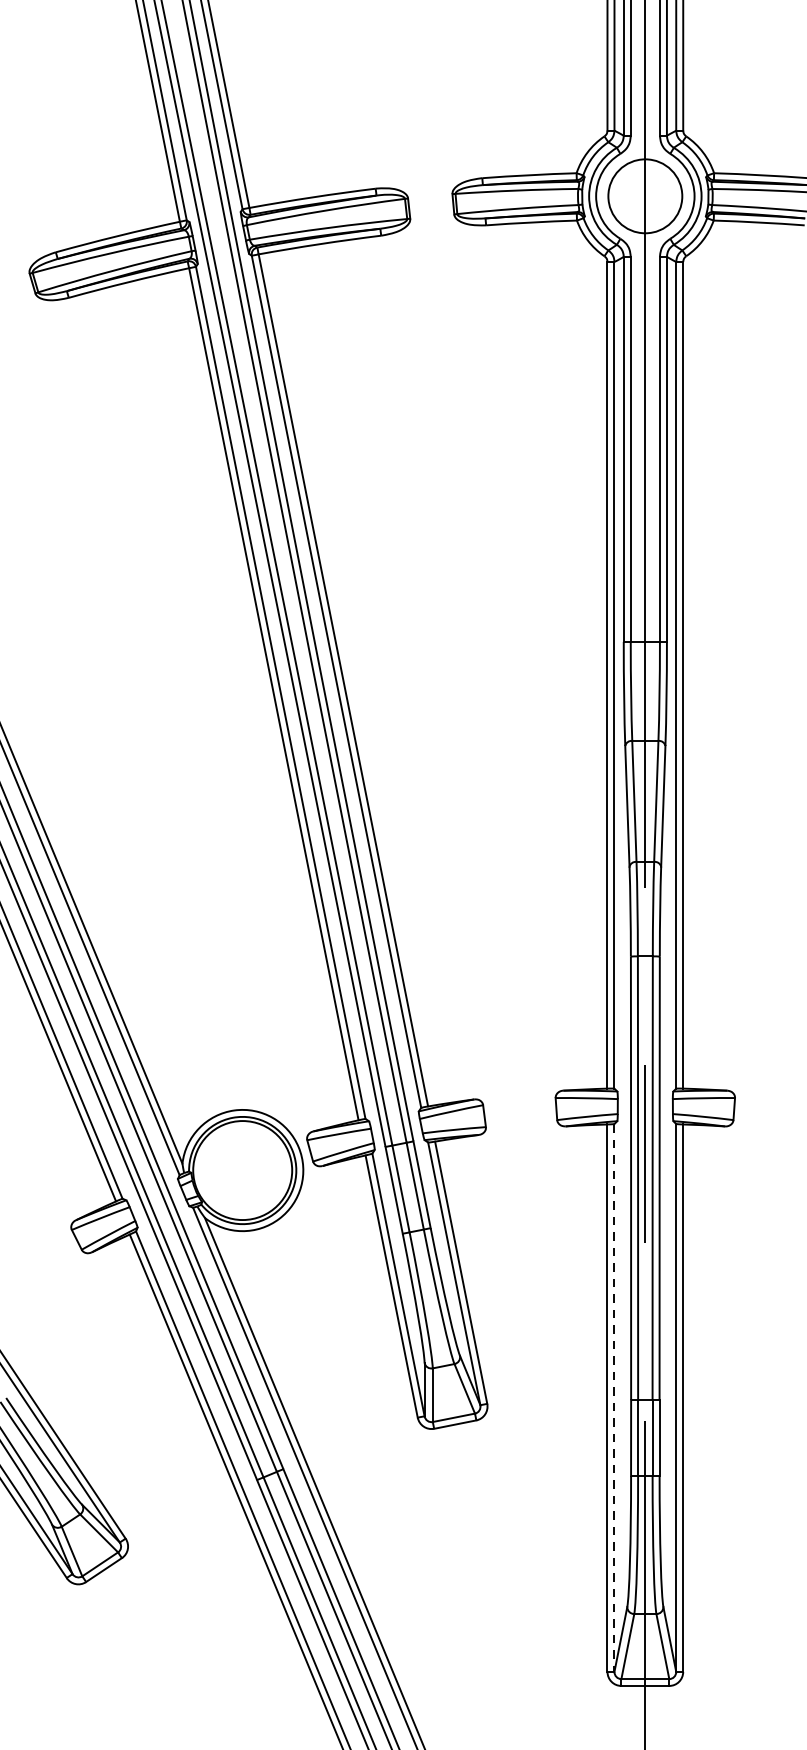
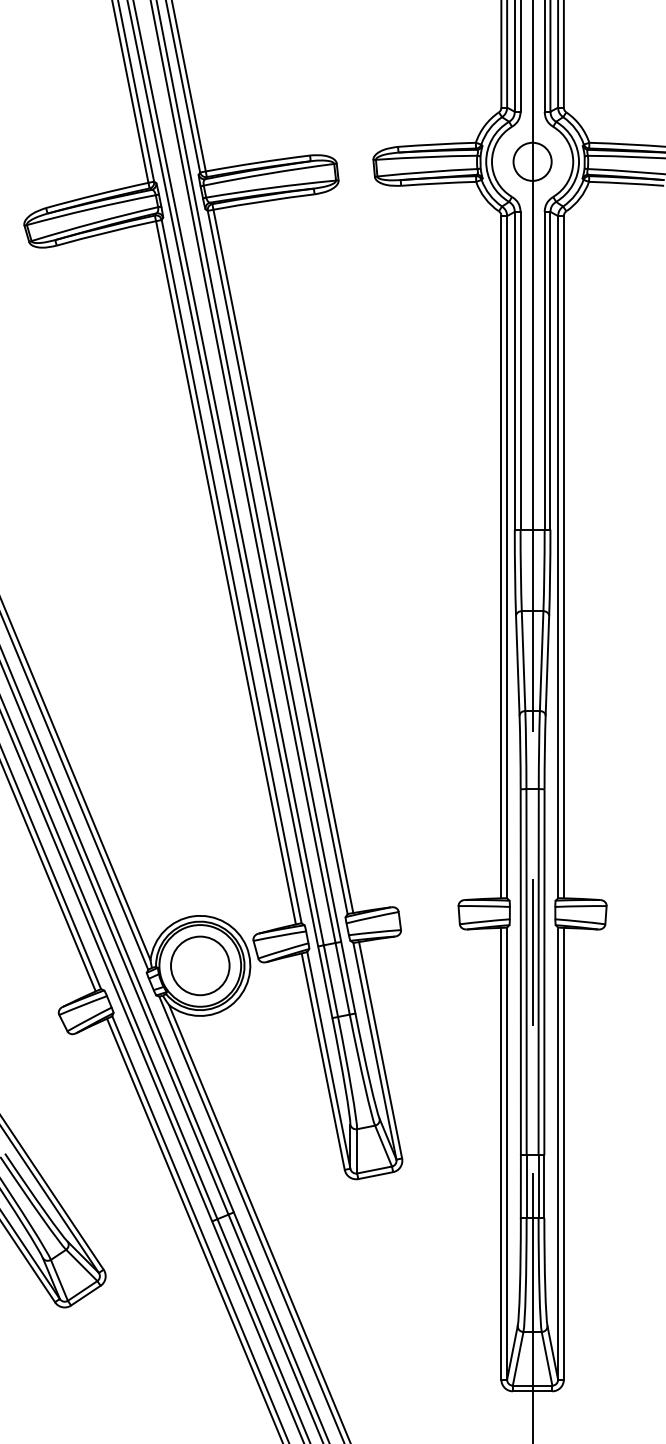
circle: (645, 195) -> (532, 161), size x0.62
circle: (242, 1170) -> (200, 965), added
line: (614, 1399) -> (507, 1154), dashed -> solid

